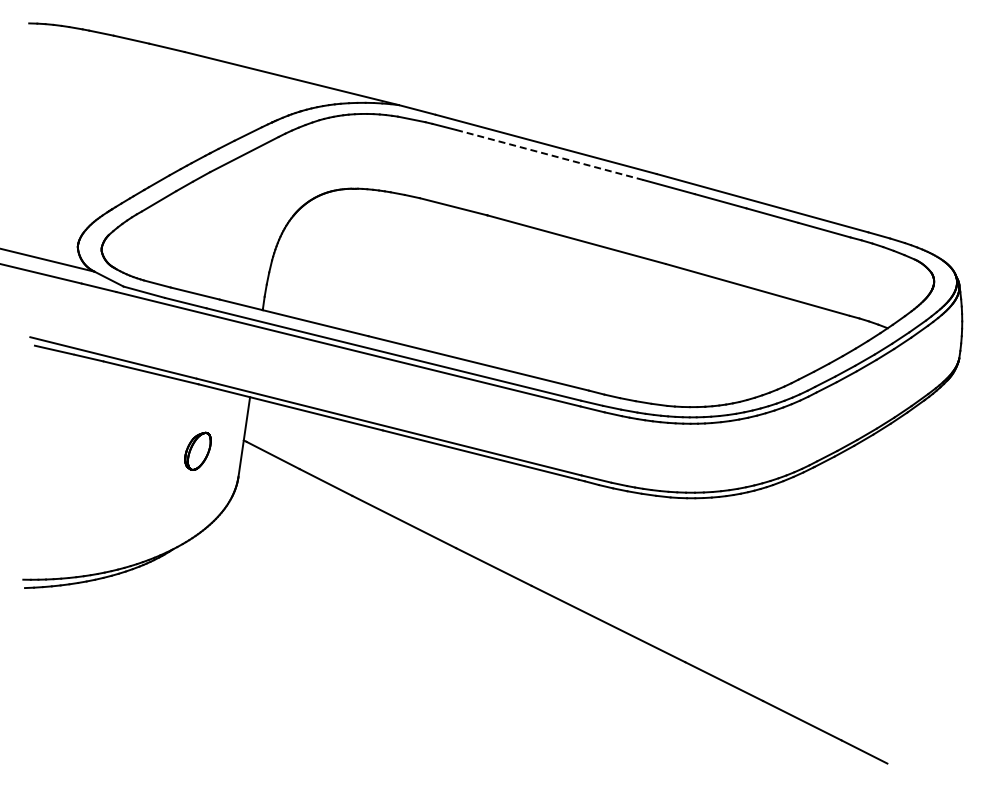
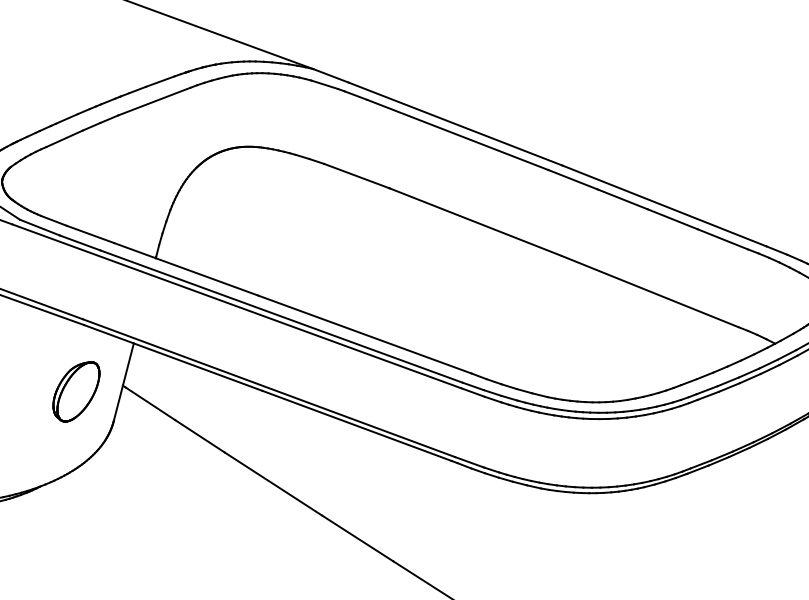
line: (549, 154) -> (457, 134), dashed -> solid
part: (197, 451) -> (75, 391), size x1.67

